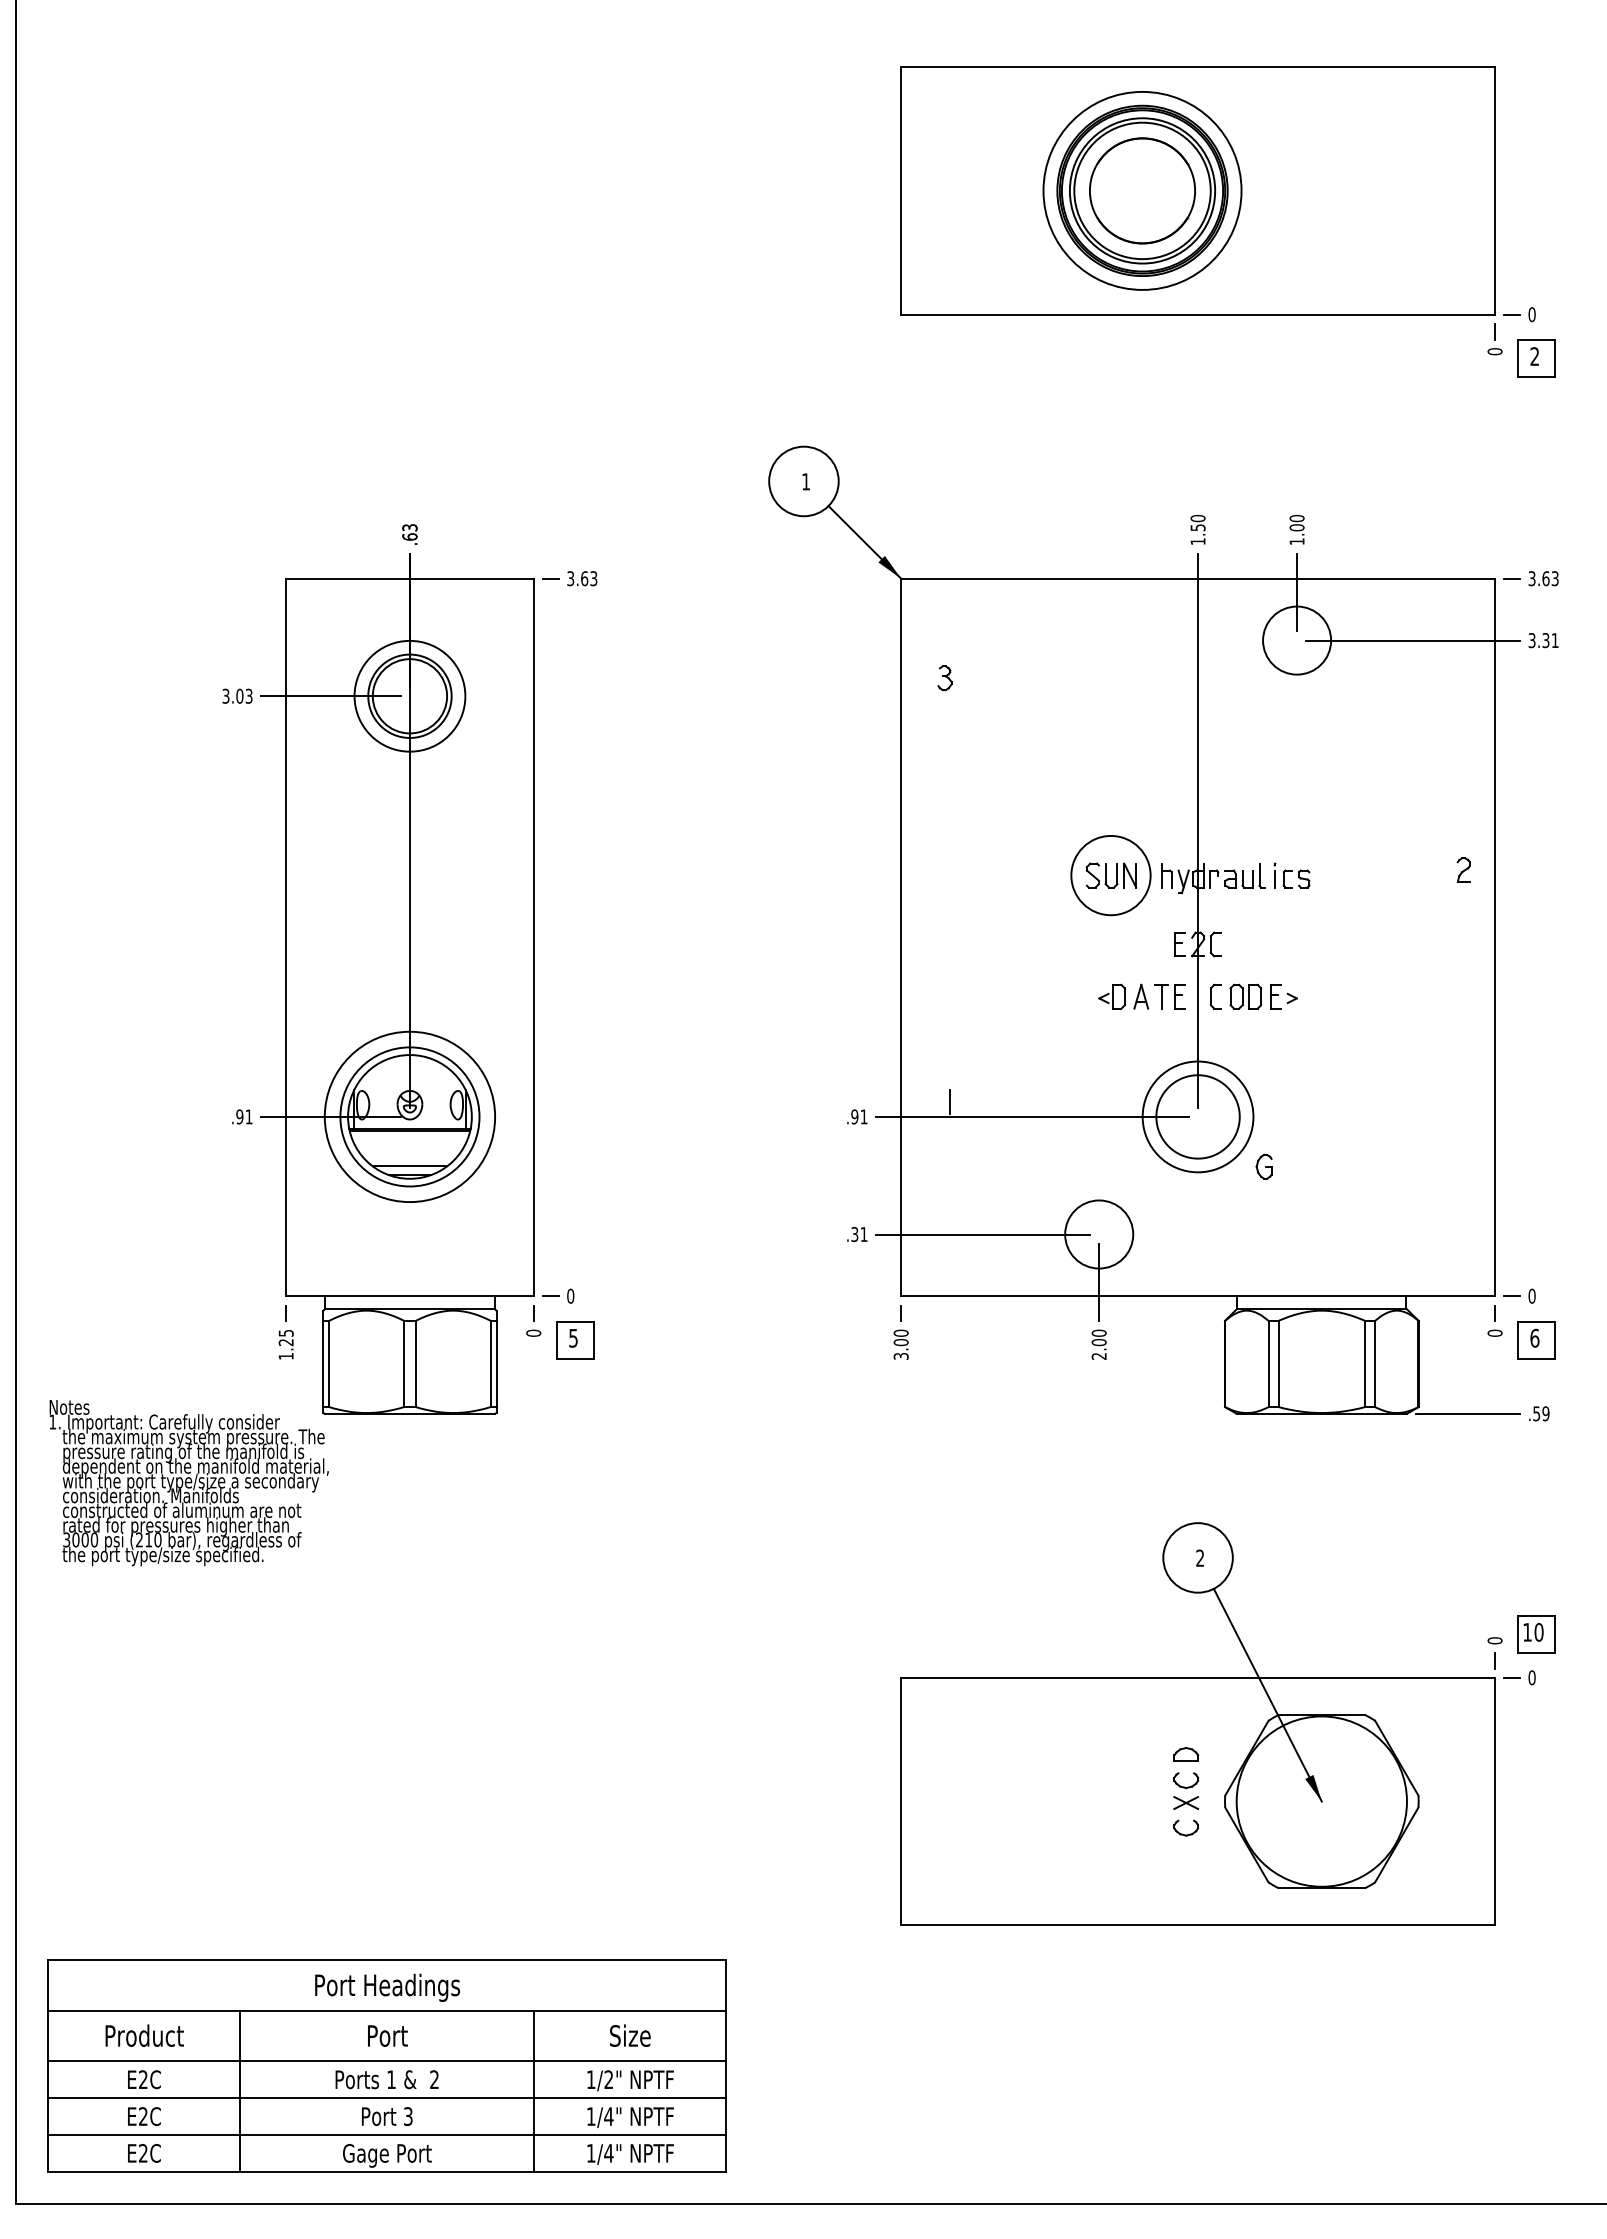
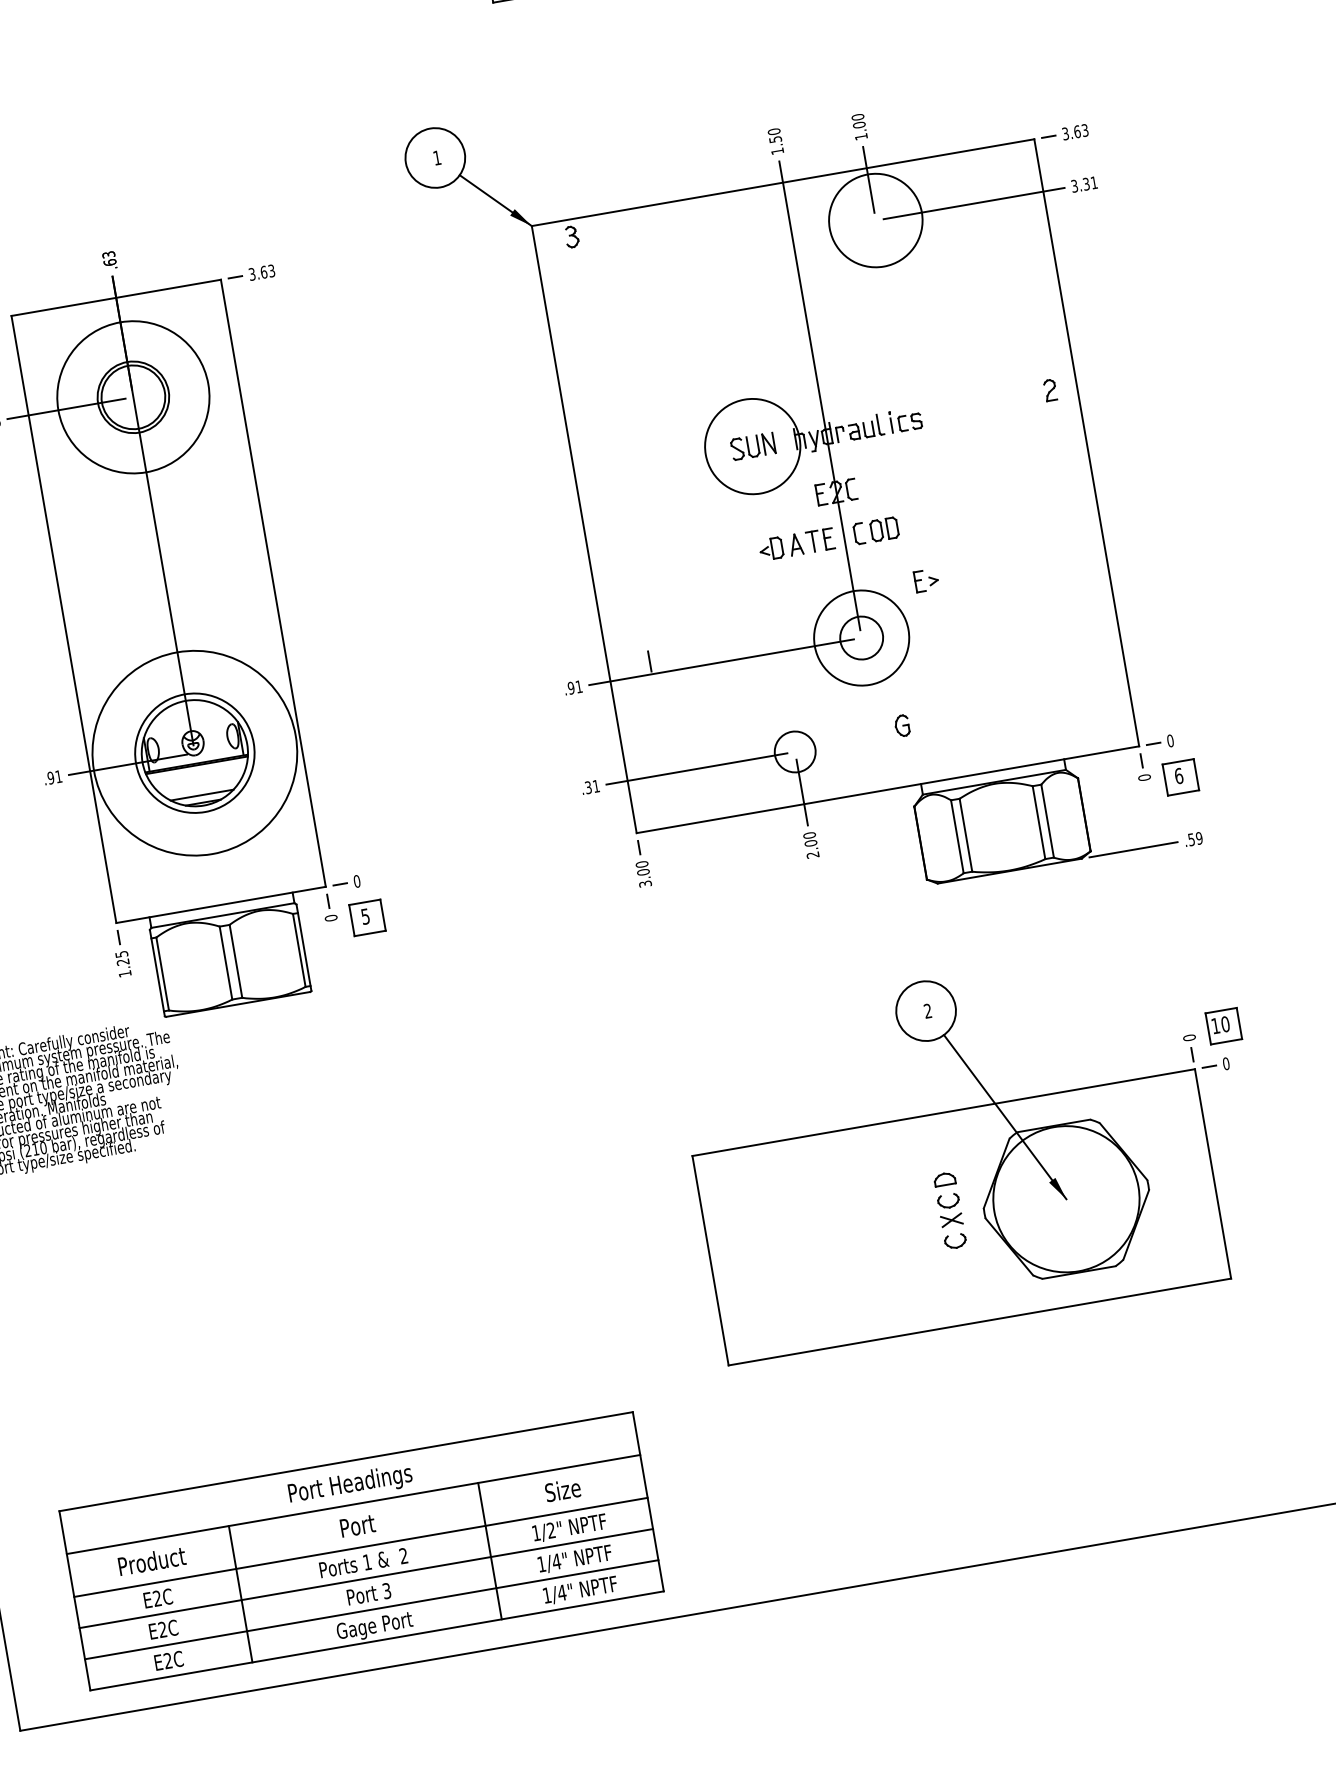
circle: (1297, 640) -> (876, 220), size x1.6
part: (944, 678) -> (571, 237), moved
circle: (409, 695) -> (132, 396), size x1.6
circle: (1110, 875) -> (752, 446), size x1.4
part: (1283, 996) -> (926, 580), moved
circle: (409, 1116) -> (194, 752), size x1.4
circle: (1197, 1116) -> (861, 637), size x0.6
part: (1263, 1166) -> (901, 725), moved
circle: (1099, 1234) -> (795, 751), size x0.7
part: (386, 2065) -> (361, 1551), moved

